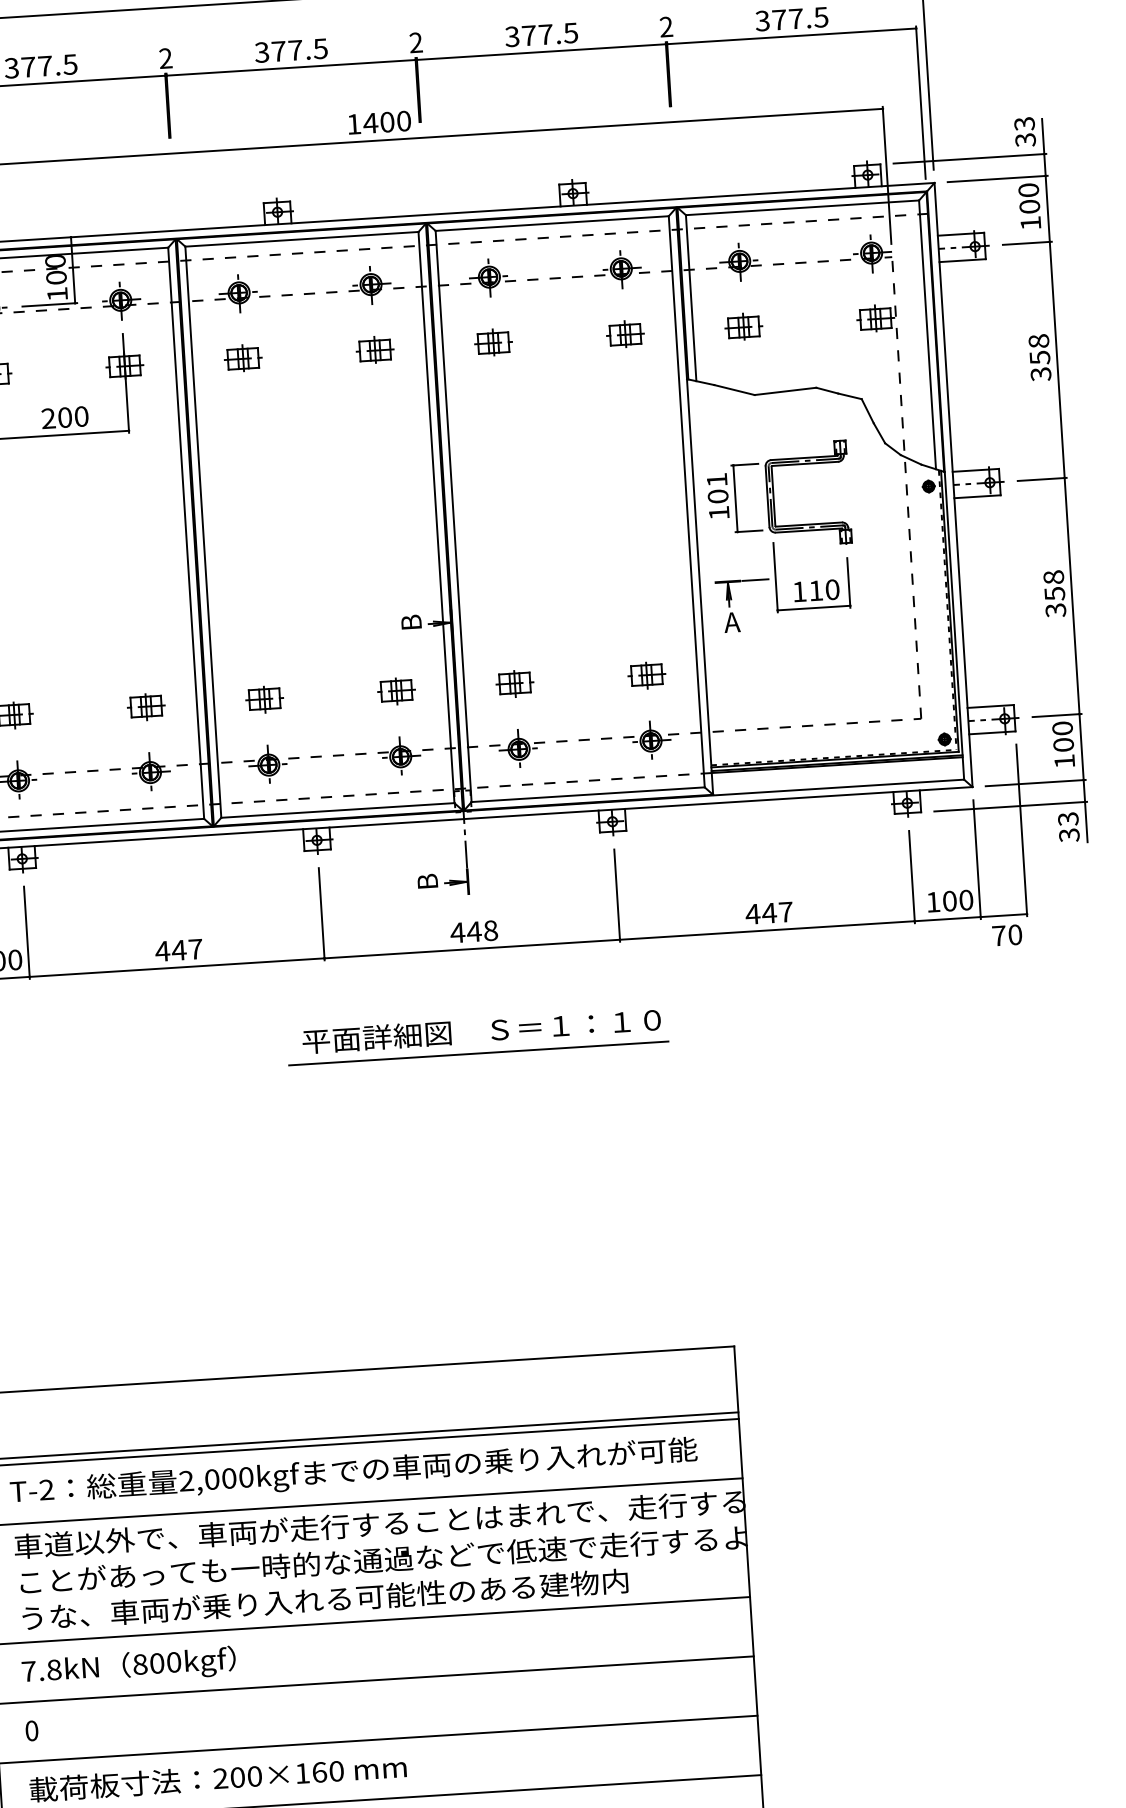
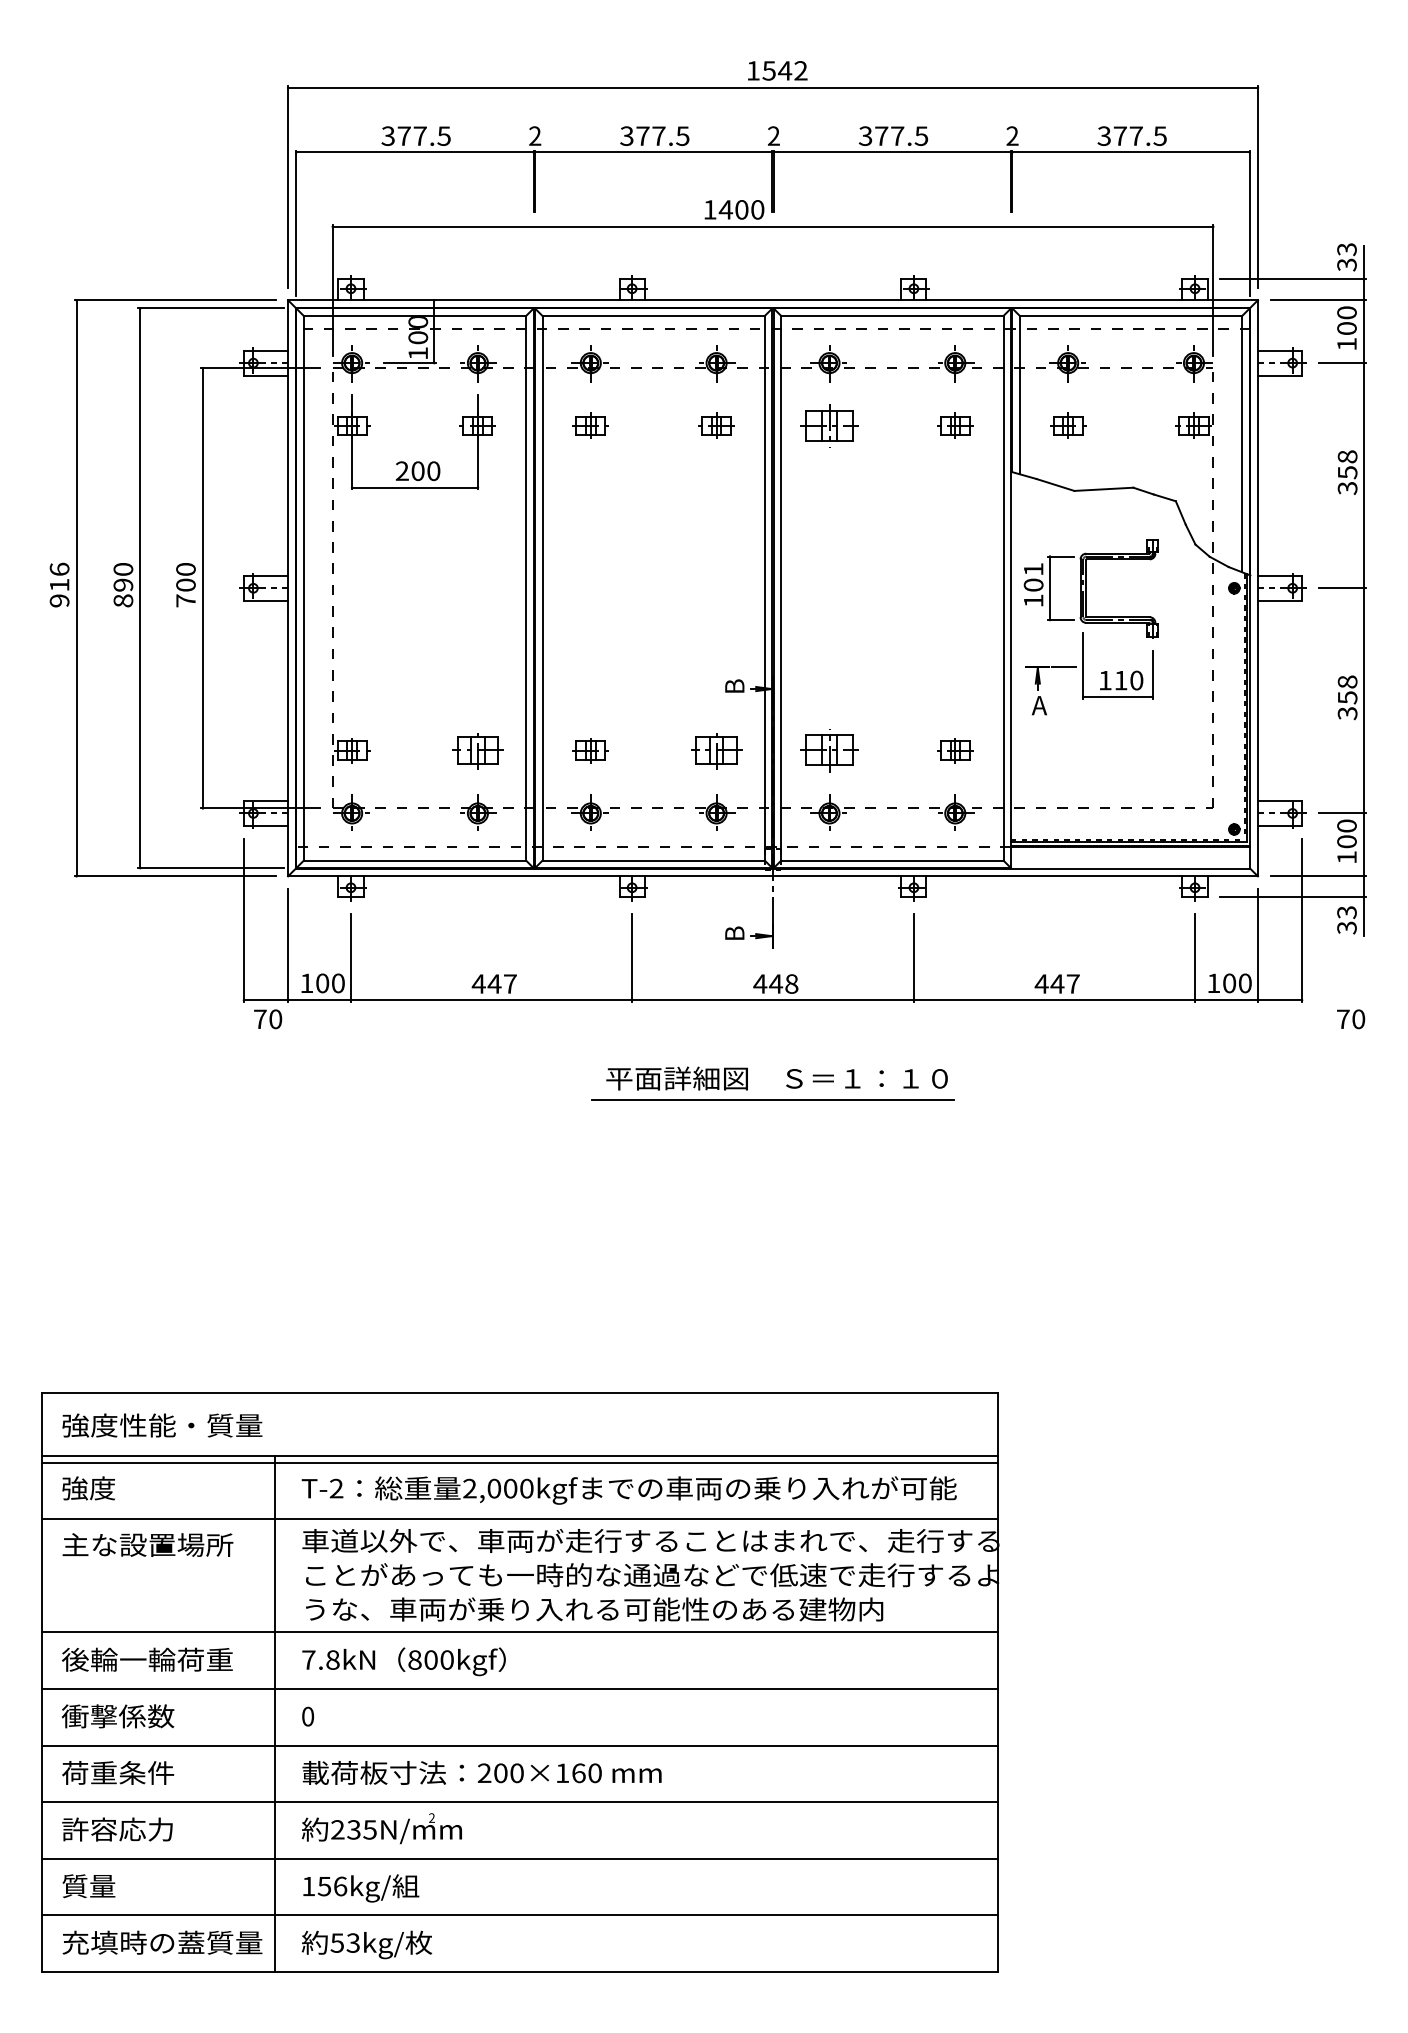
part: (493, 342) -> (829, 425), size x1.6
part: (514, 683) -> (829, 750), size x1.6
part: (396, 690) -> (716, 750), size x1.4
part: (145, 706) -> (477, 750), size x1.4
text: (1007, 935) -> (1351, 1019), moved

